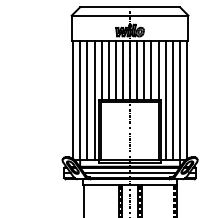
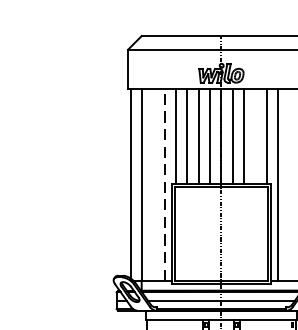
line: (151, 69) -> (255, 135), removed
line: (87, 100) -> (153, 184), removed
line: (94, 100) -> (164, 184), solid -> dashed
line: (172, 100) -> (289, 184), removed

